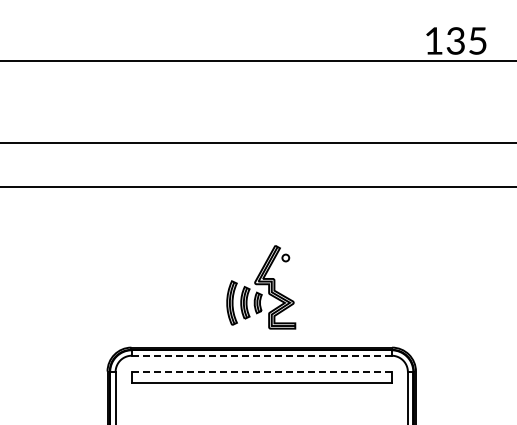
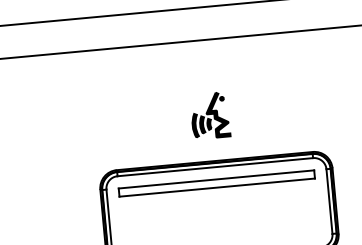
part: (261, 287) -> (210, 115), size x0.71
line: (261, 355) -> (215, 167), dashed -> solid
line: (261, 372) -> (216, 179), dashed -> solid

